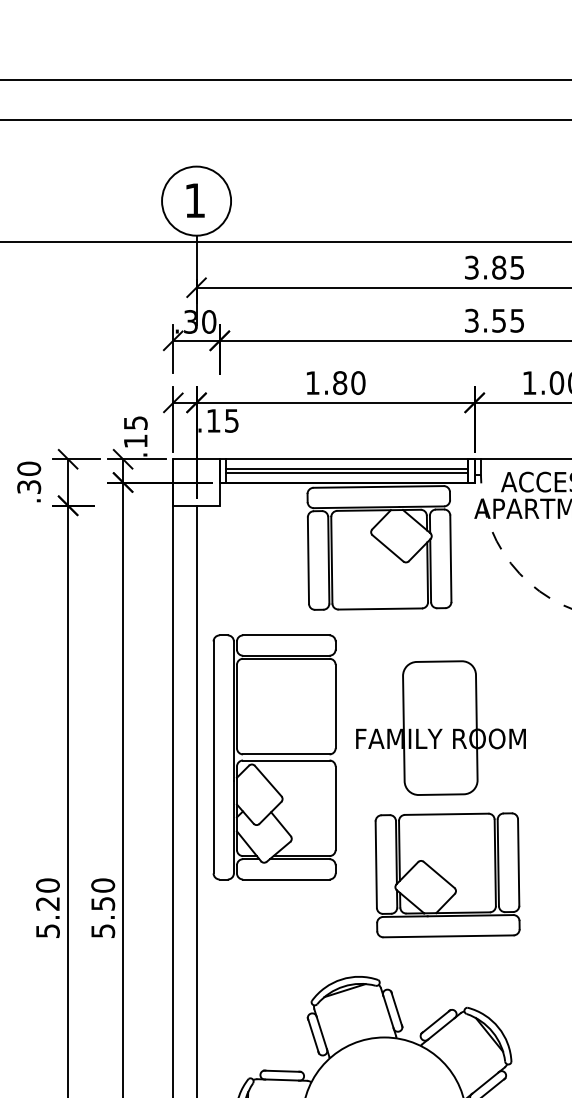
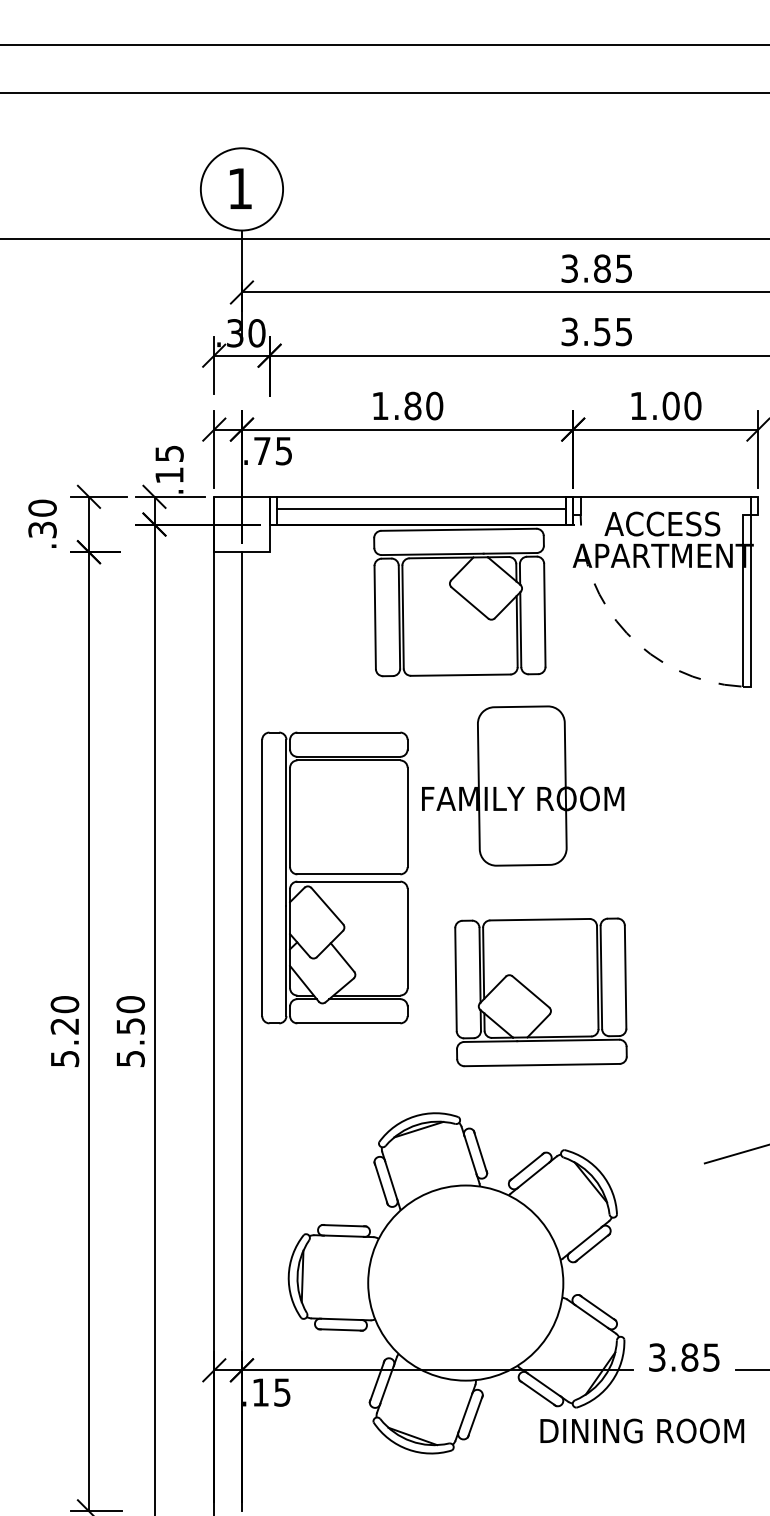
text: (213, 420) -> (262, 450), .15 -> .75
line: (347, 472) -> (421, 512), removed
part: (441, 727) -> (523, 785), moved
part: (274, 757) -> (334, 877), moved

